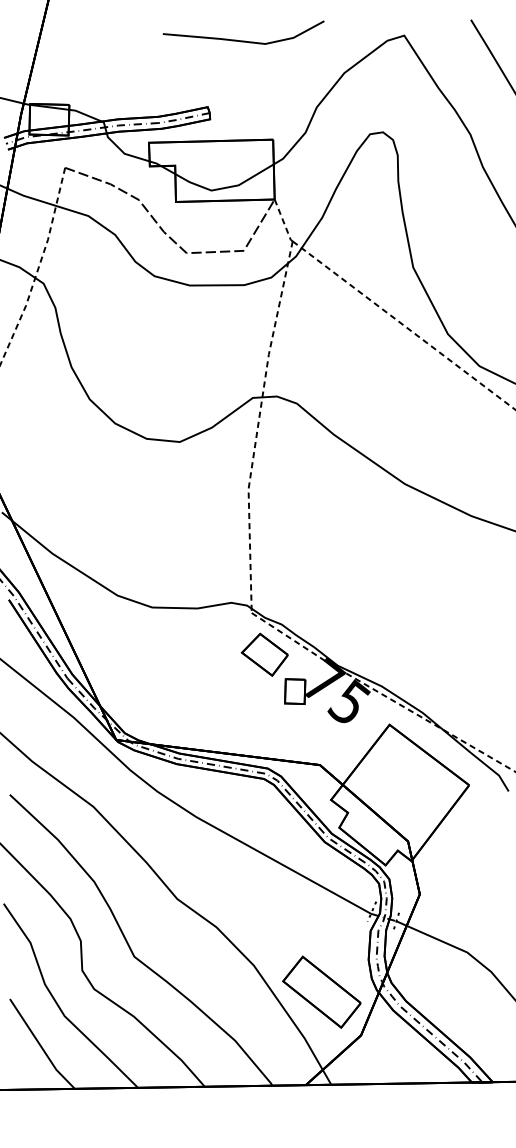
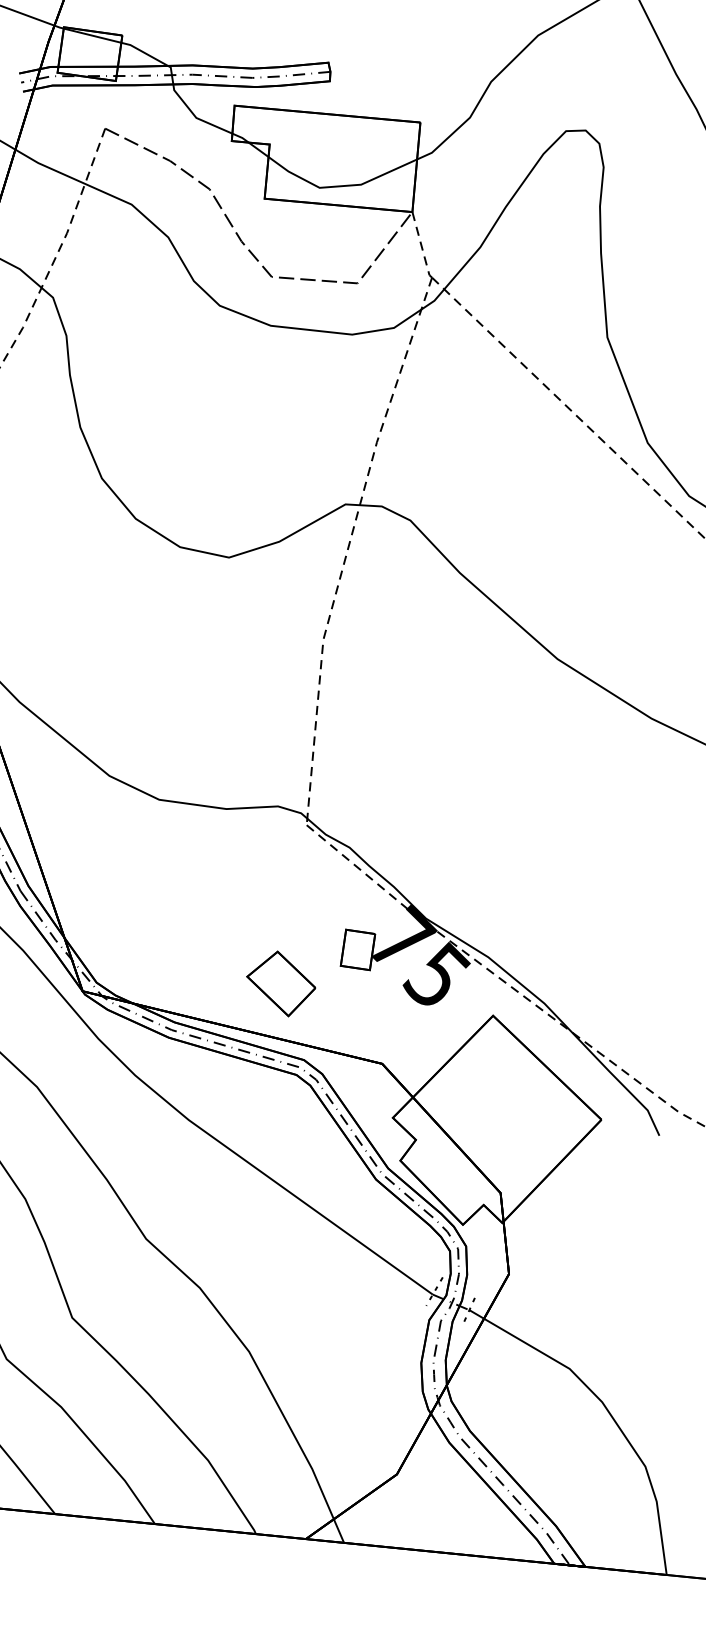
part: (264, 654) -> (280, 983), moved
part: (321, 991) -> (345, 1401), removed

